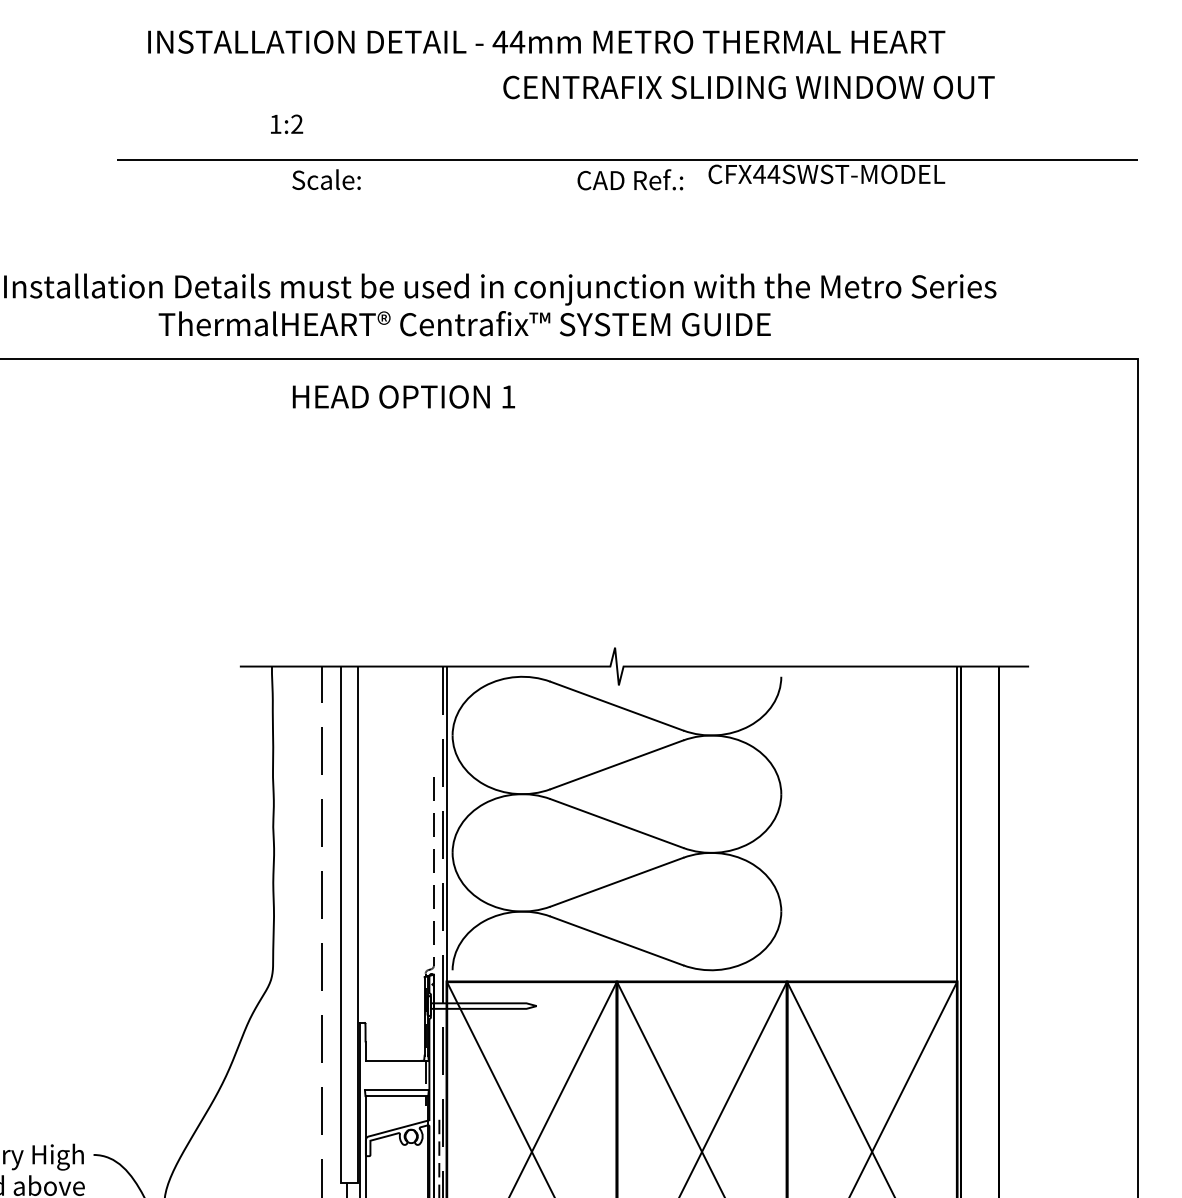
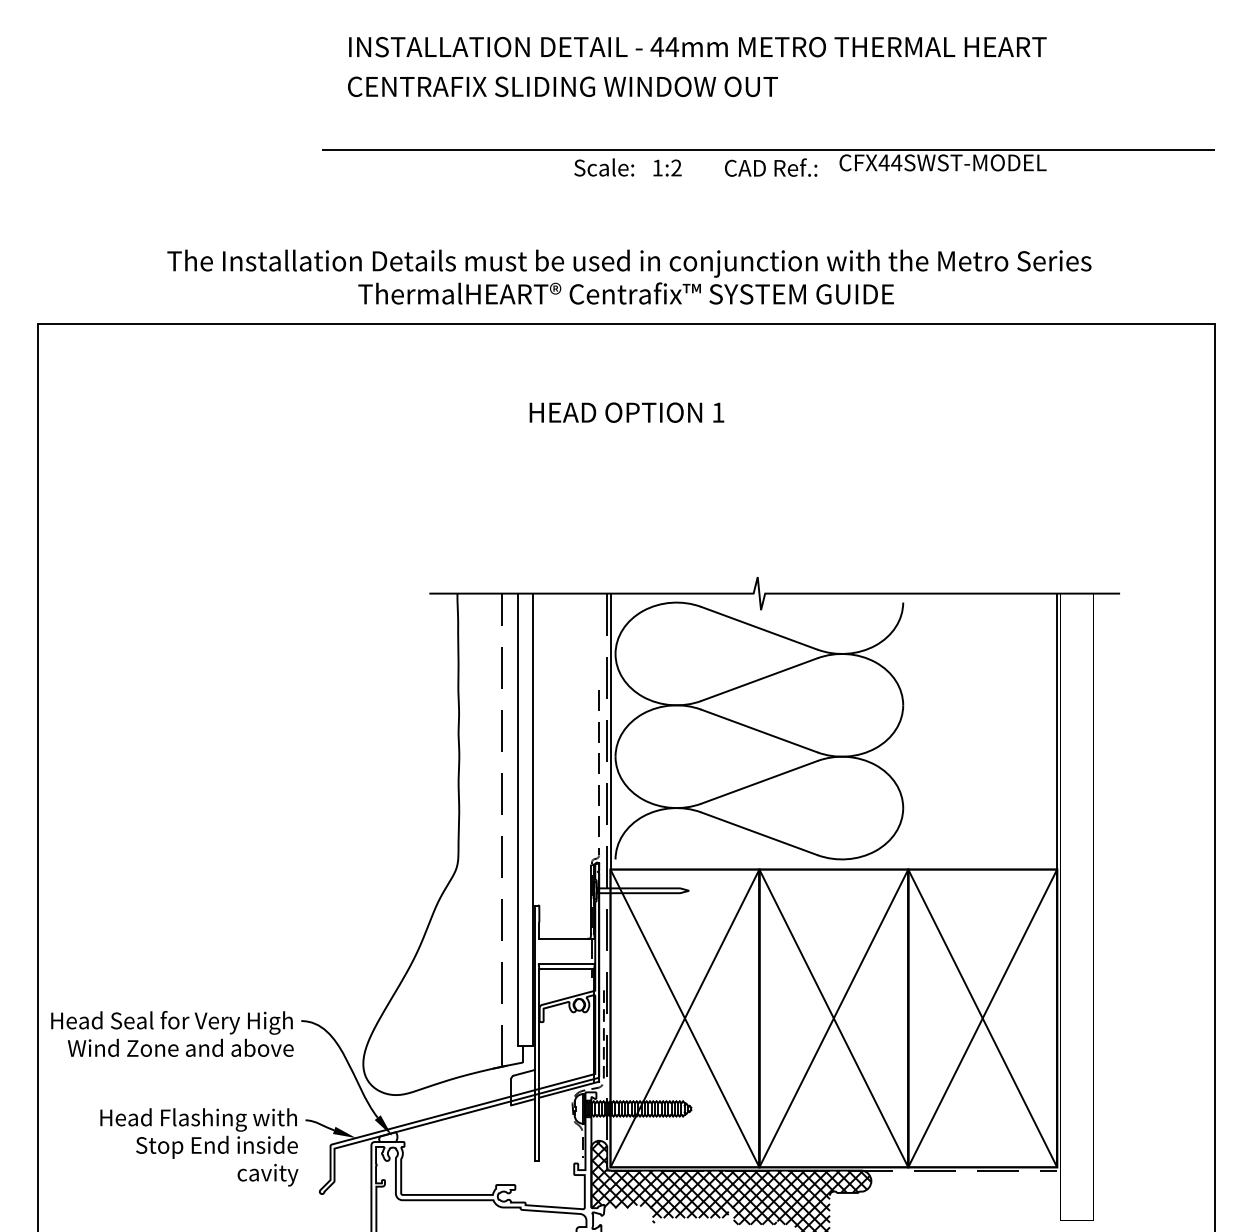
text: (748, 87) -> (562, 86), moved
text: (286, 123) -> (667, 167), moved
text: (326, 179) -> (604, 167), moved
text: (403, 396) -> (626, 412), moved

